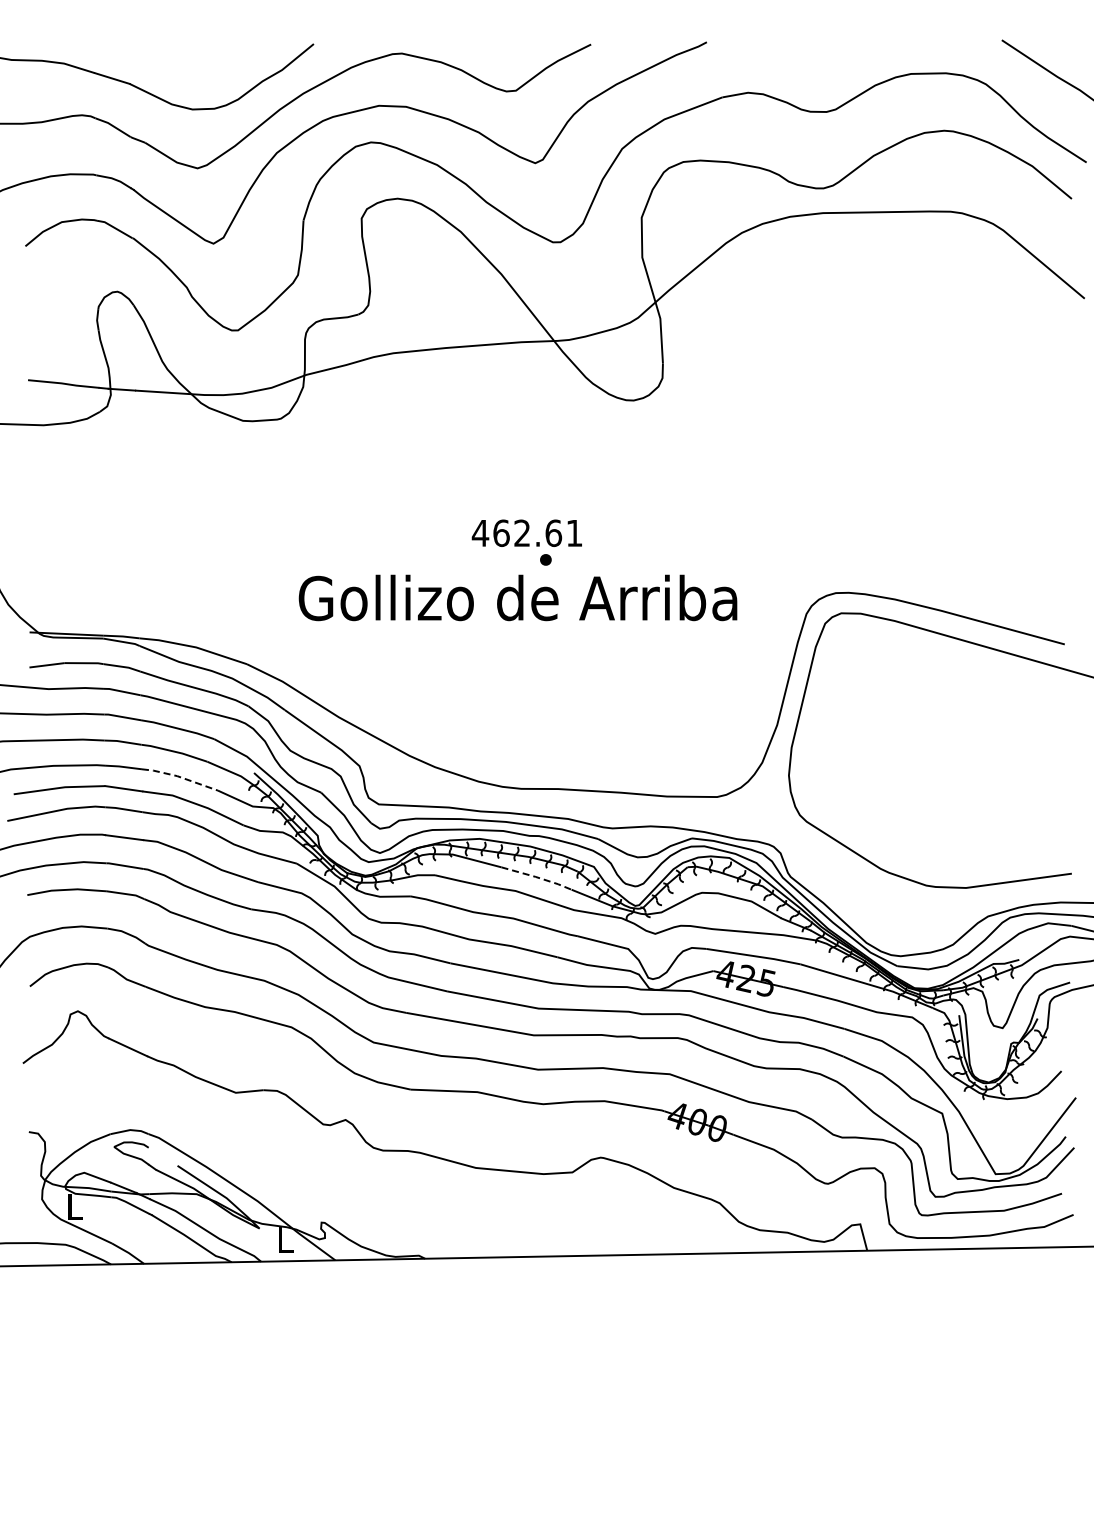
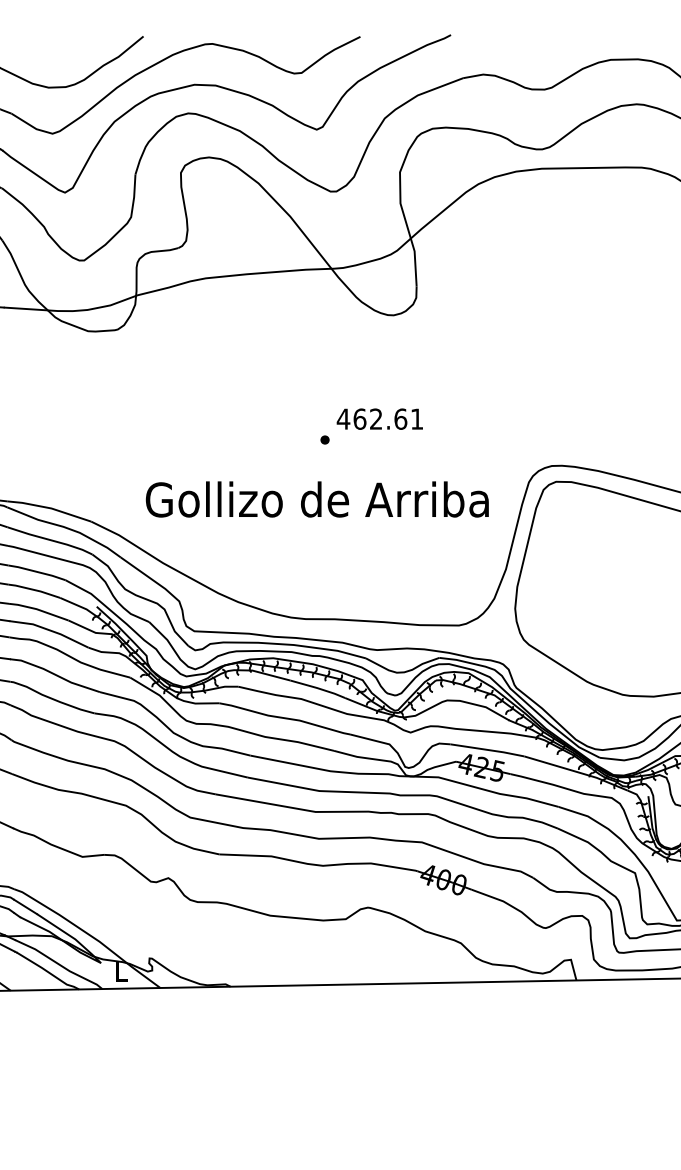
text: (526, 532) -> (379, 418), moved
text: (517, 597) -> (316, 499), moved
line: (179, 777) -> (38, 610), dashed -> solid
line: (537, 877) -> (318, 688), dashed -> solid
line: (162, 1156) -> (25, 906), added

